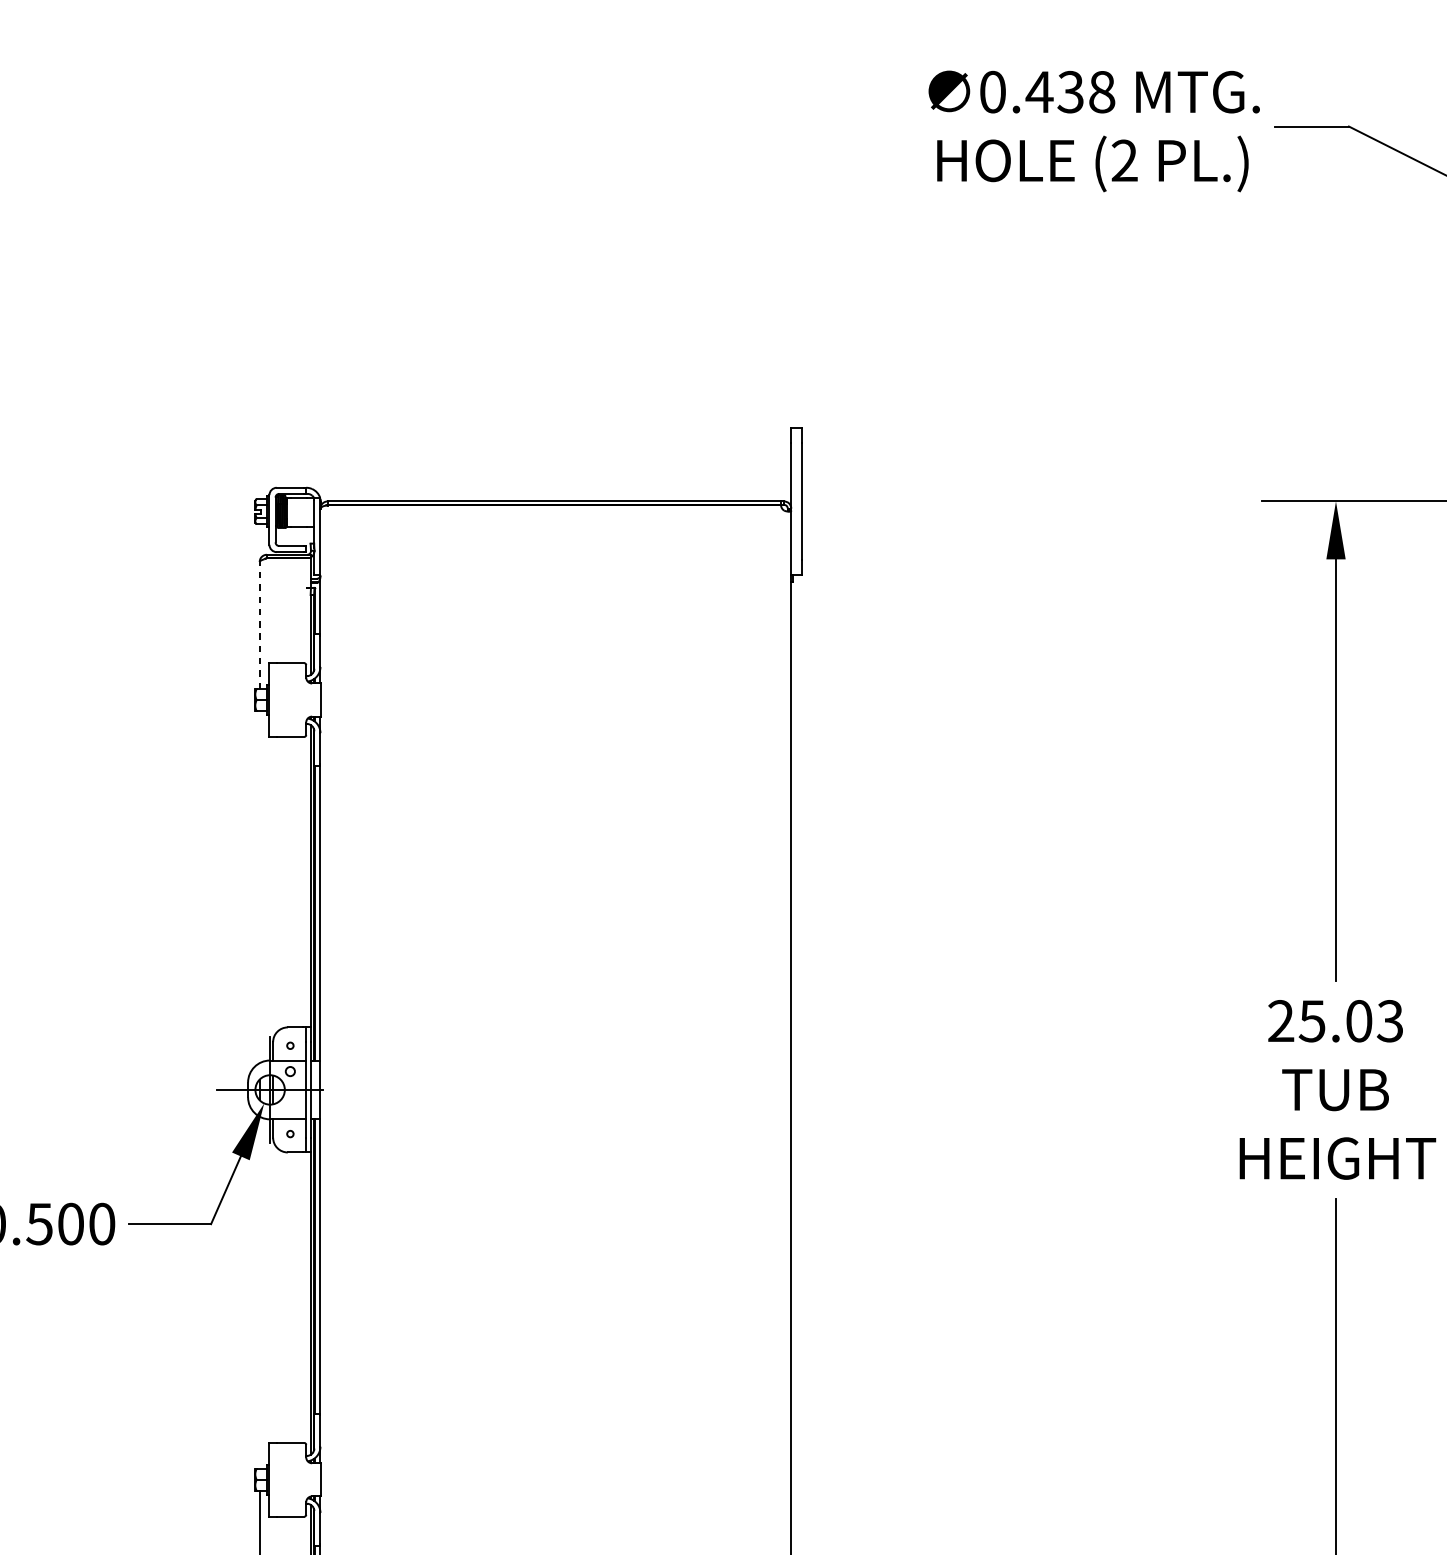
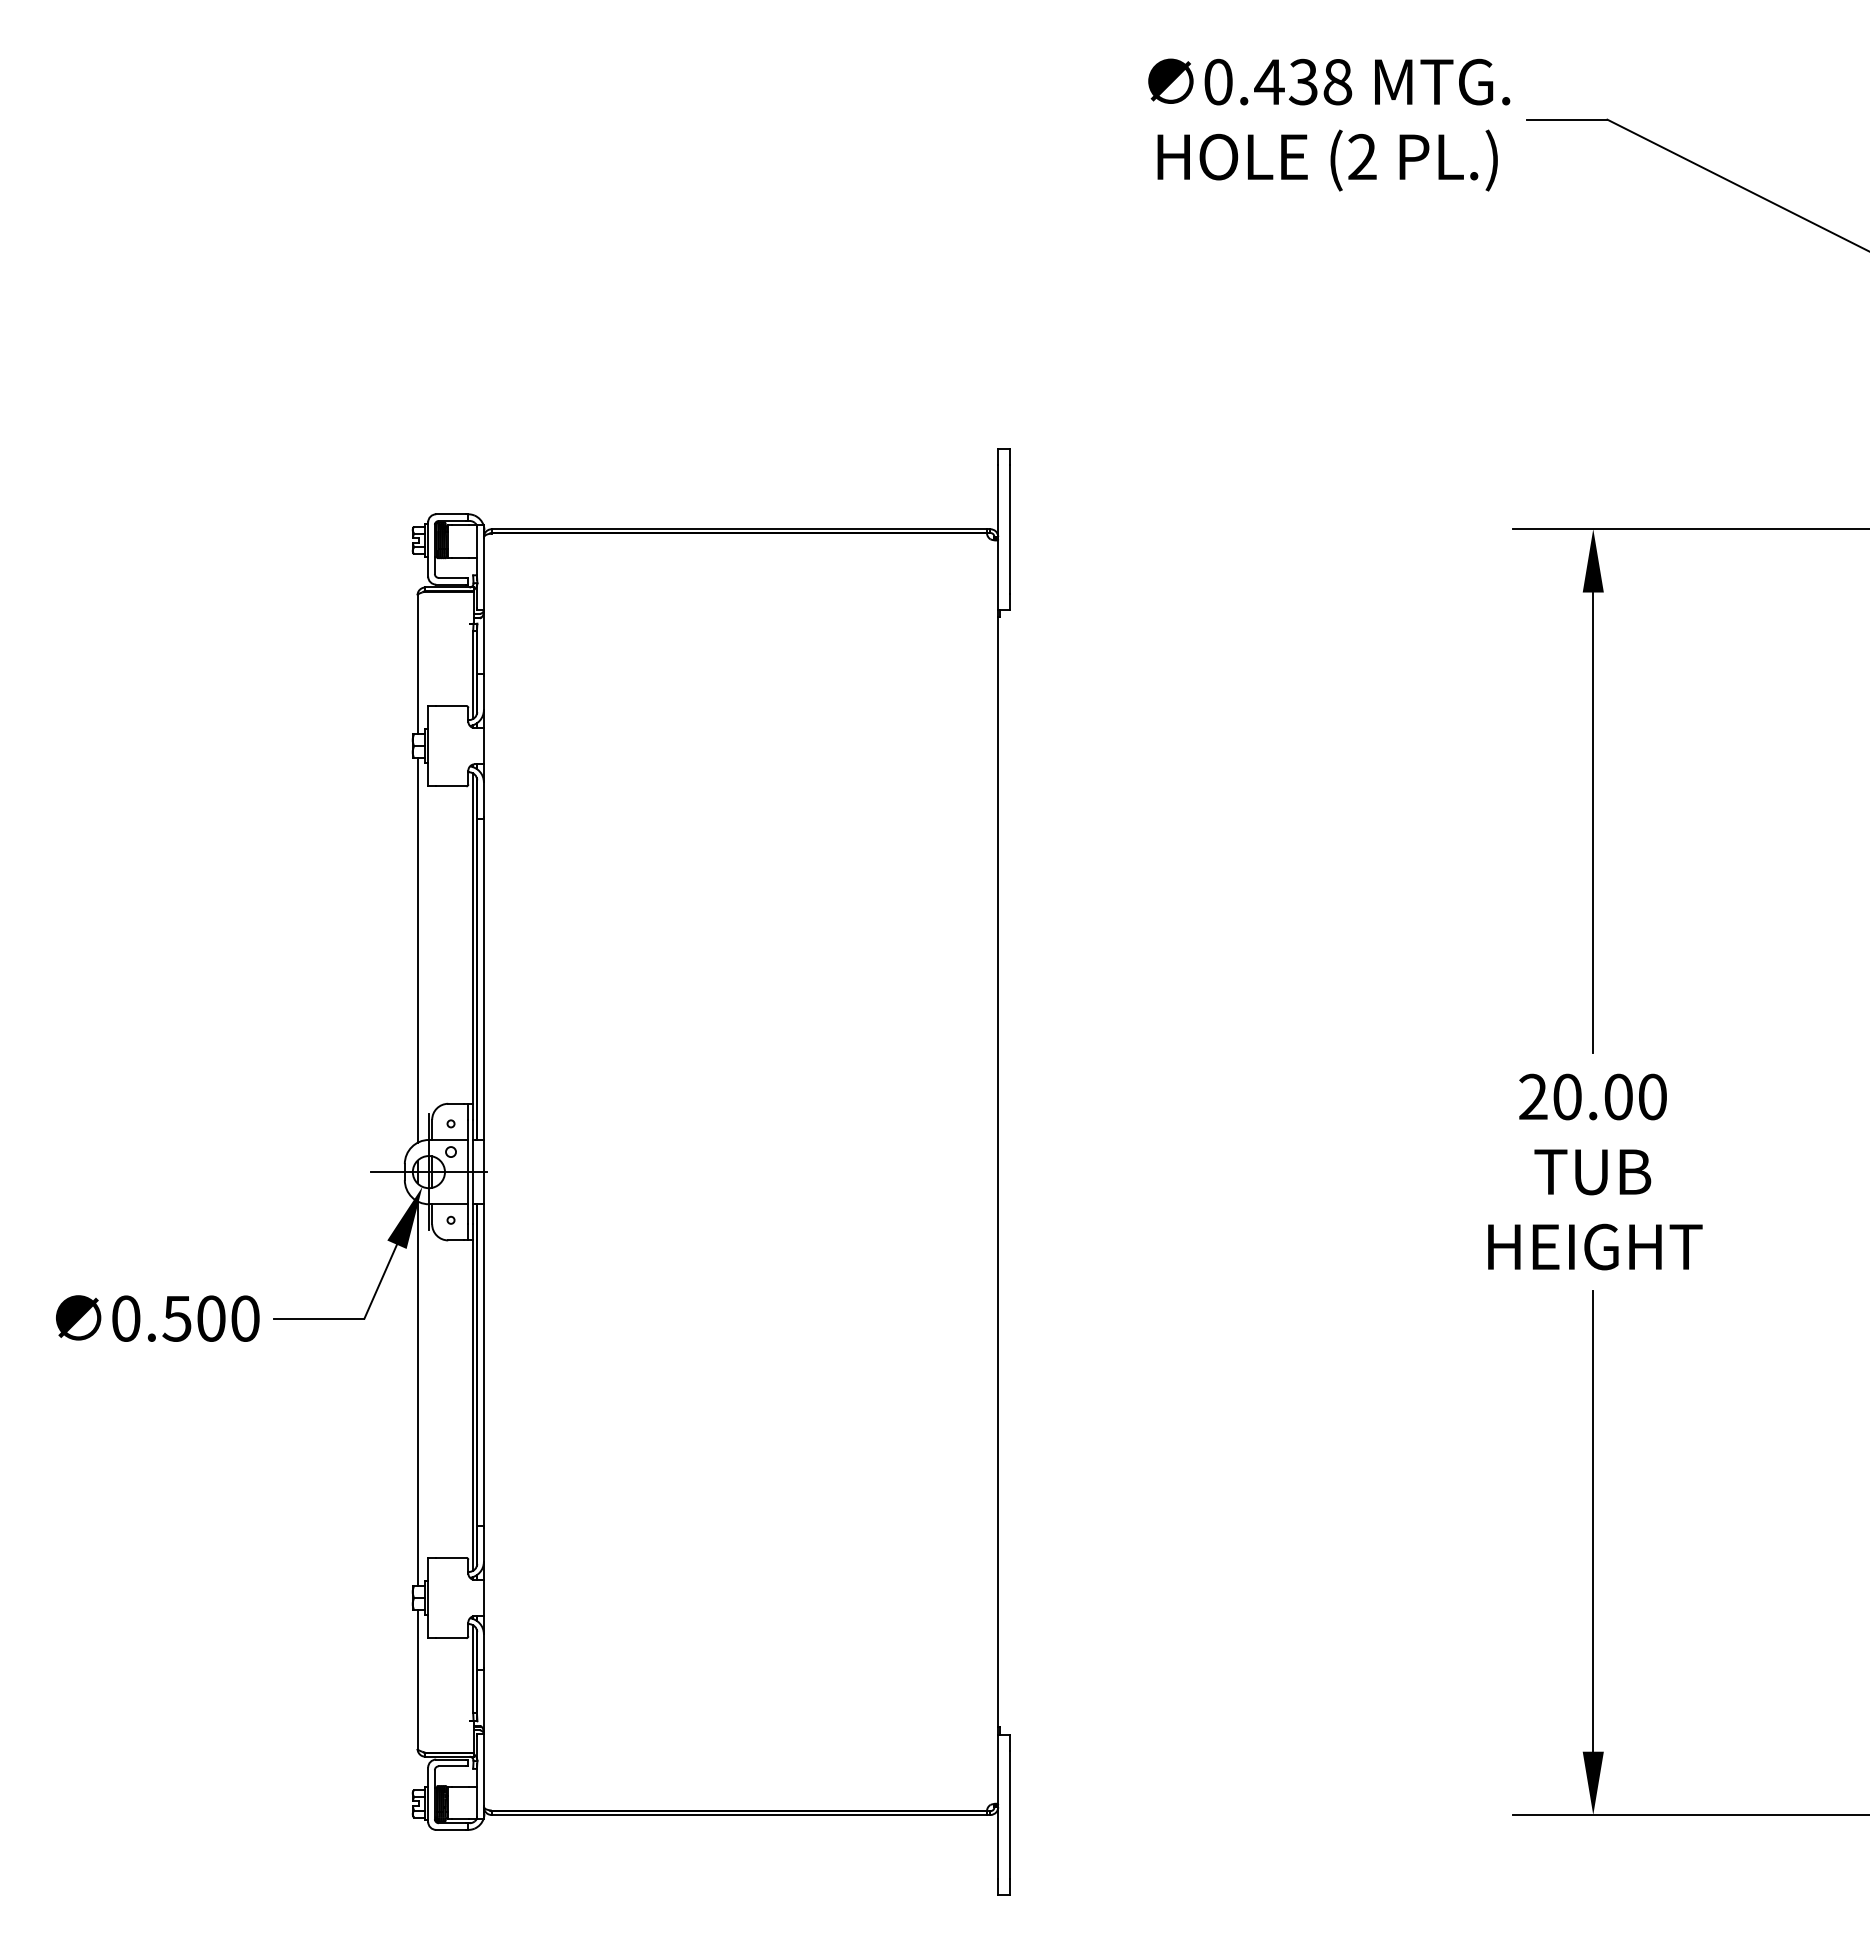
line: (259, 625) -> (417, 664), dashed -> solid
line: (259, 887) -> (417, 950), added
text: (1350, 1020) -> (1609, 1096), 25.03 -> 20.00
line: (259, 1292) -> (417, 1393), added

